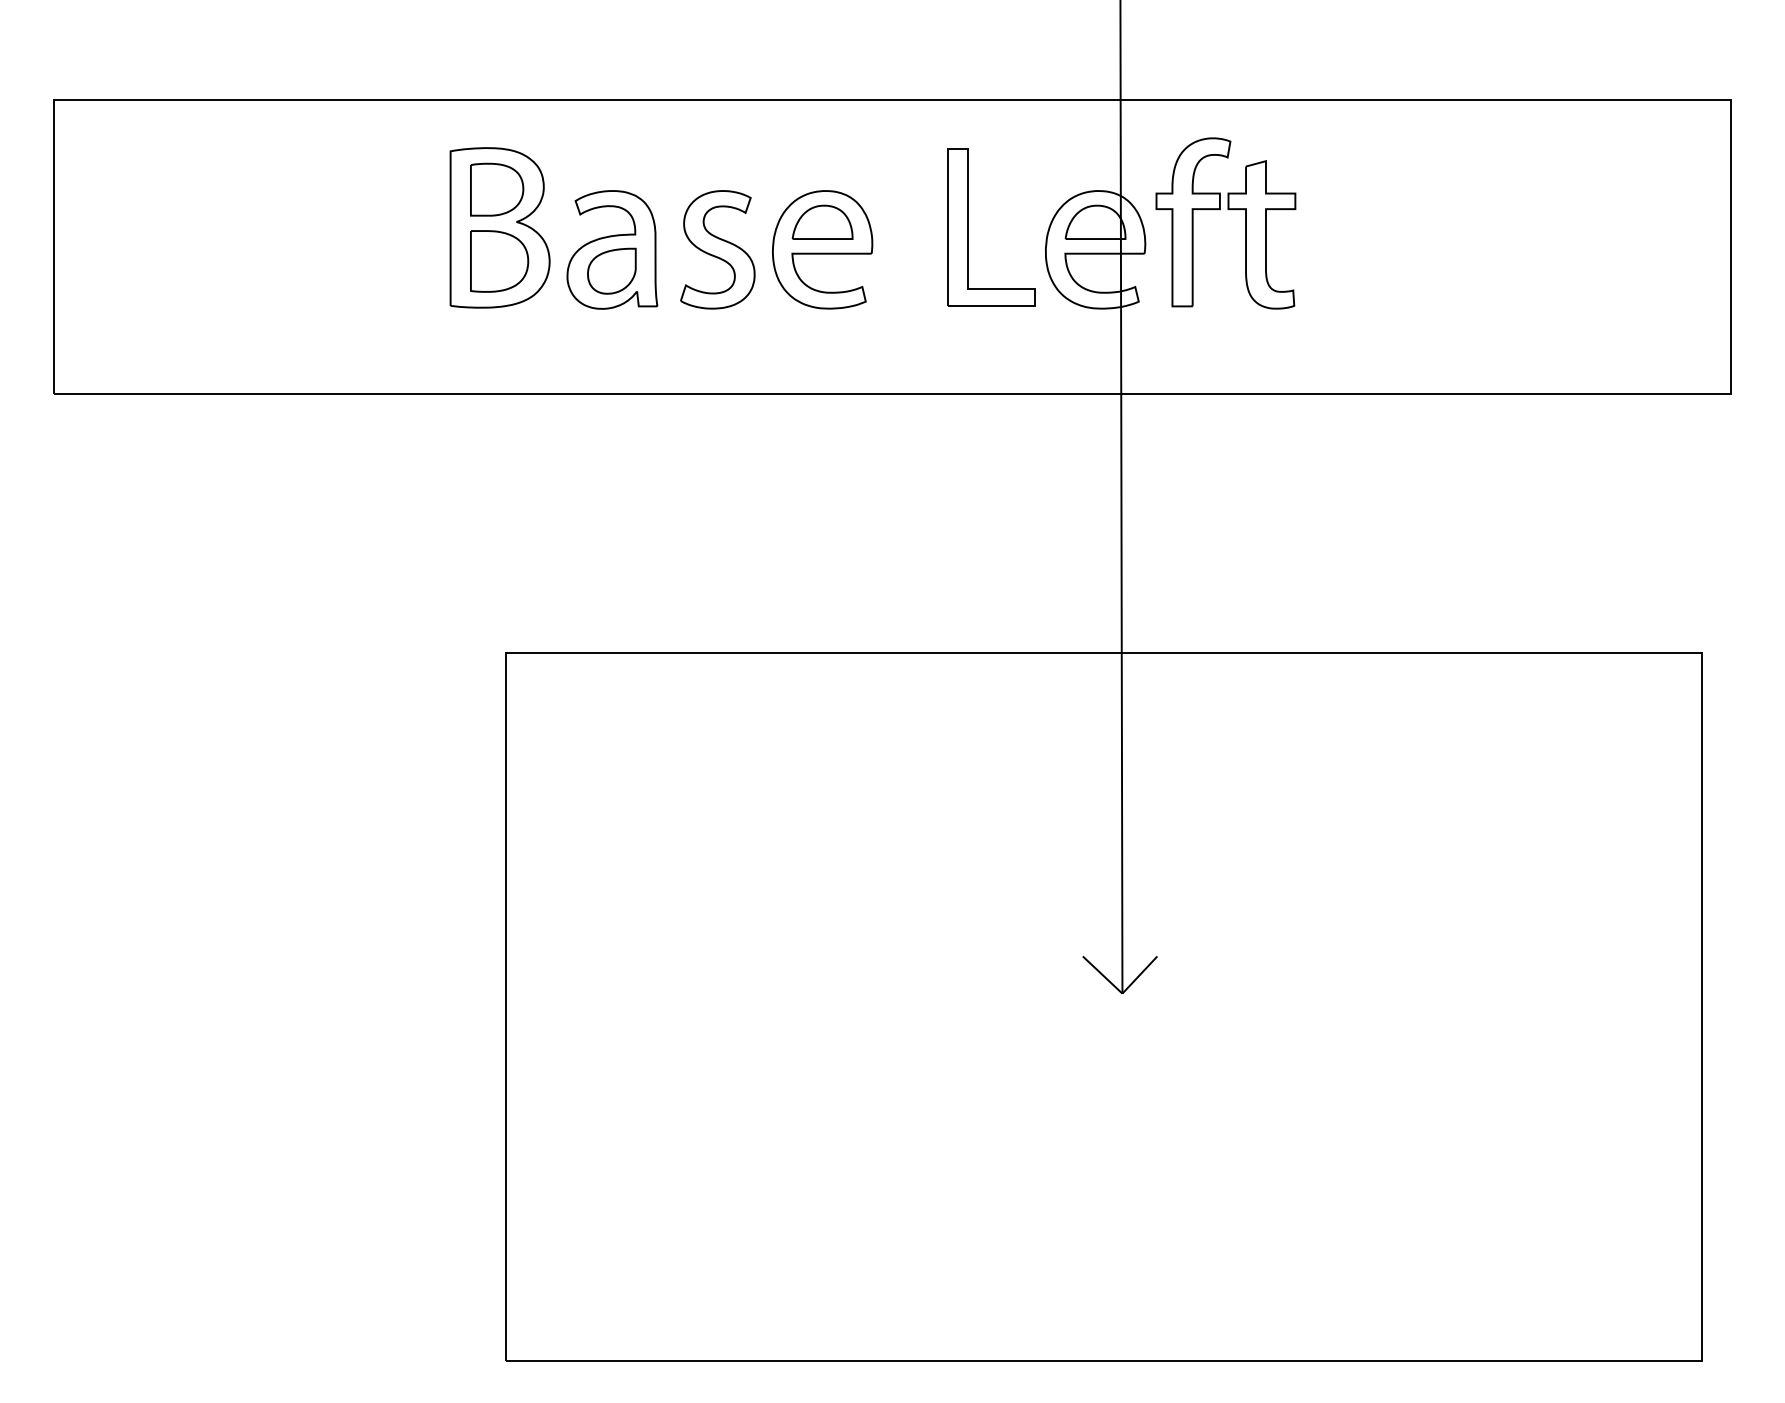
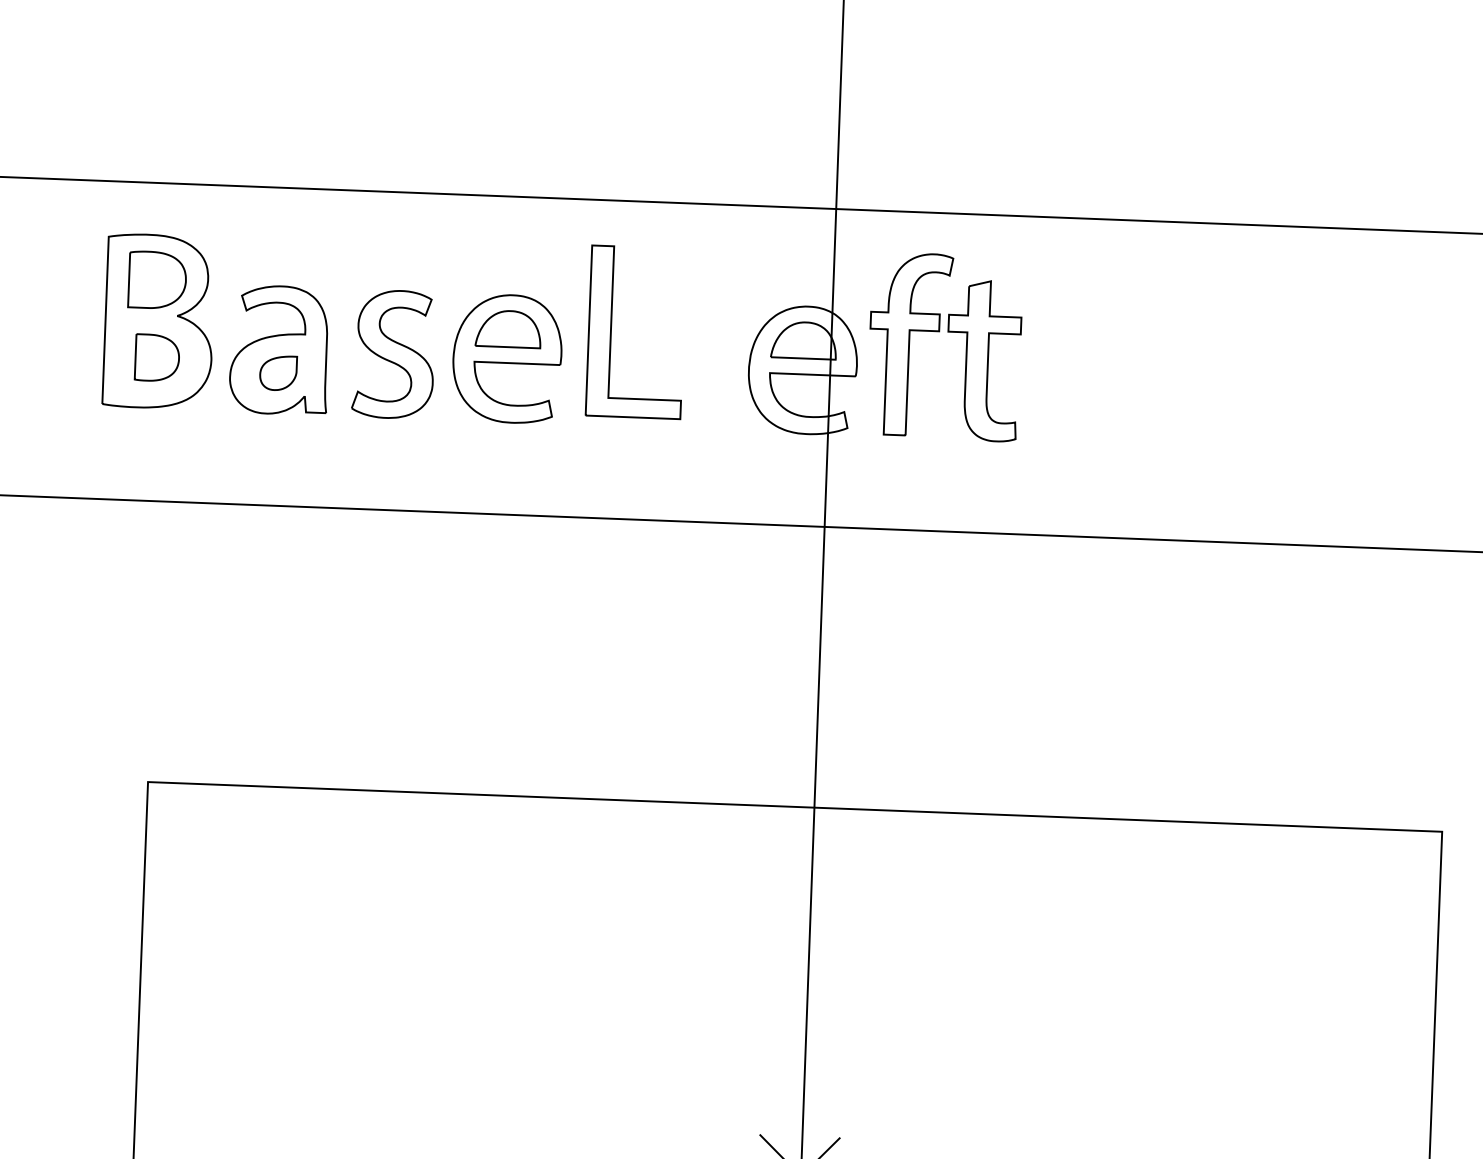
part: (968, 227) -> (611, 331), moved
part: (499, 261) -> (157, 358), size x0.7
part: (611, 270) -> (277, 372), size x0.7

